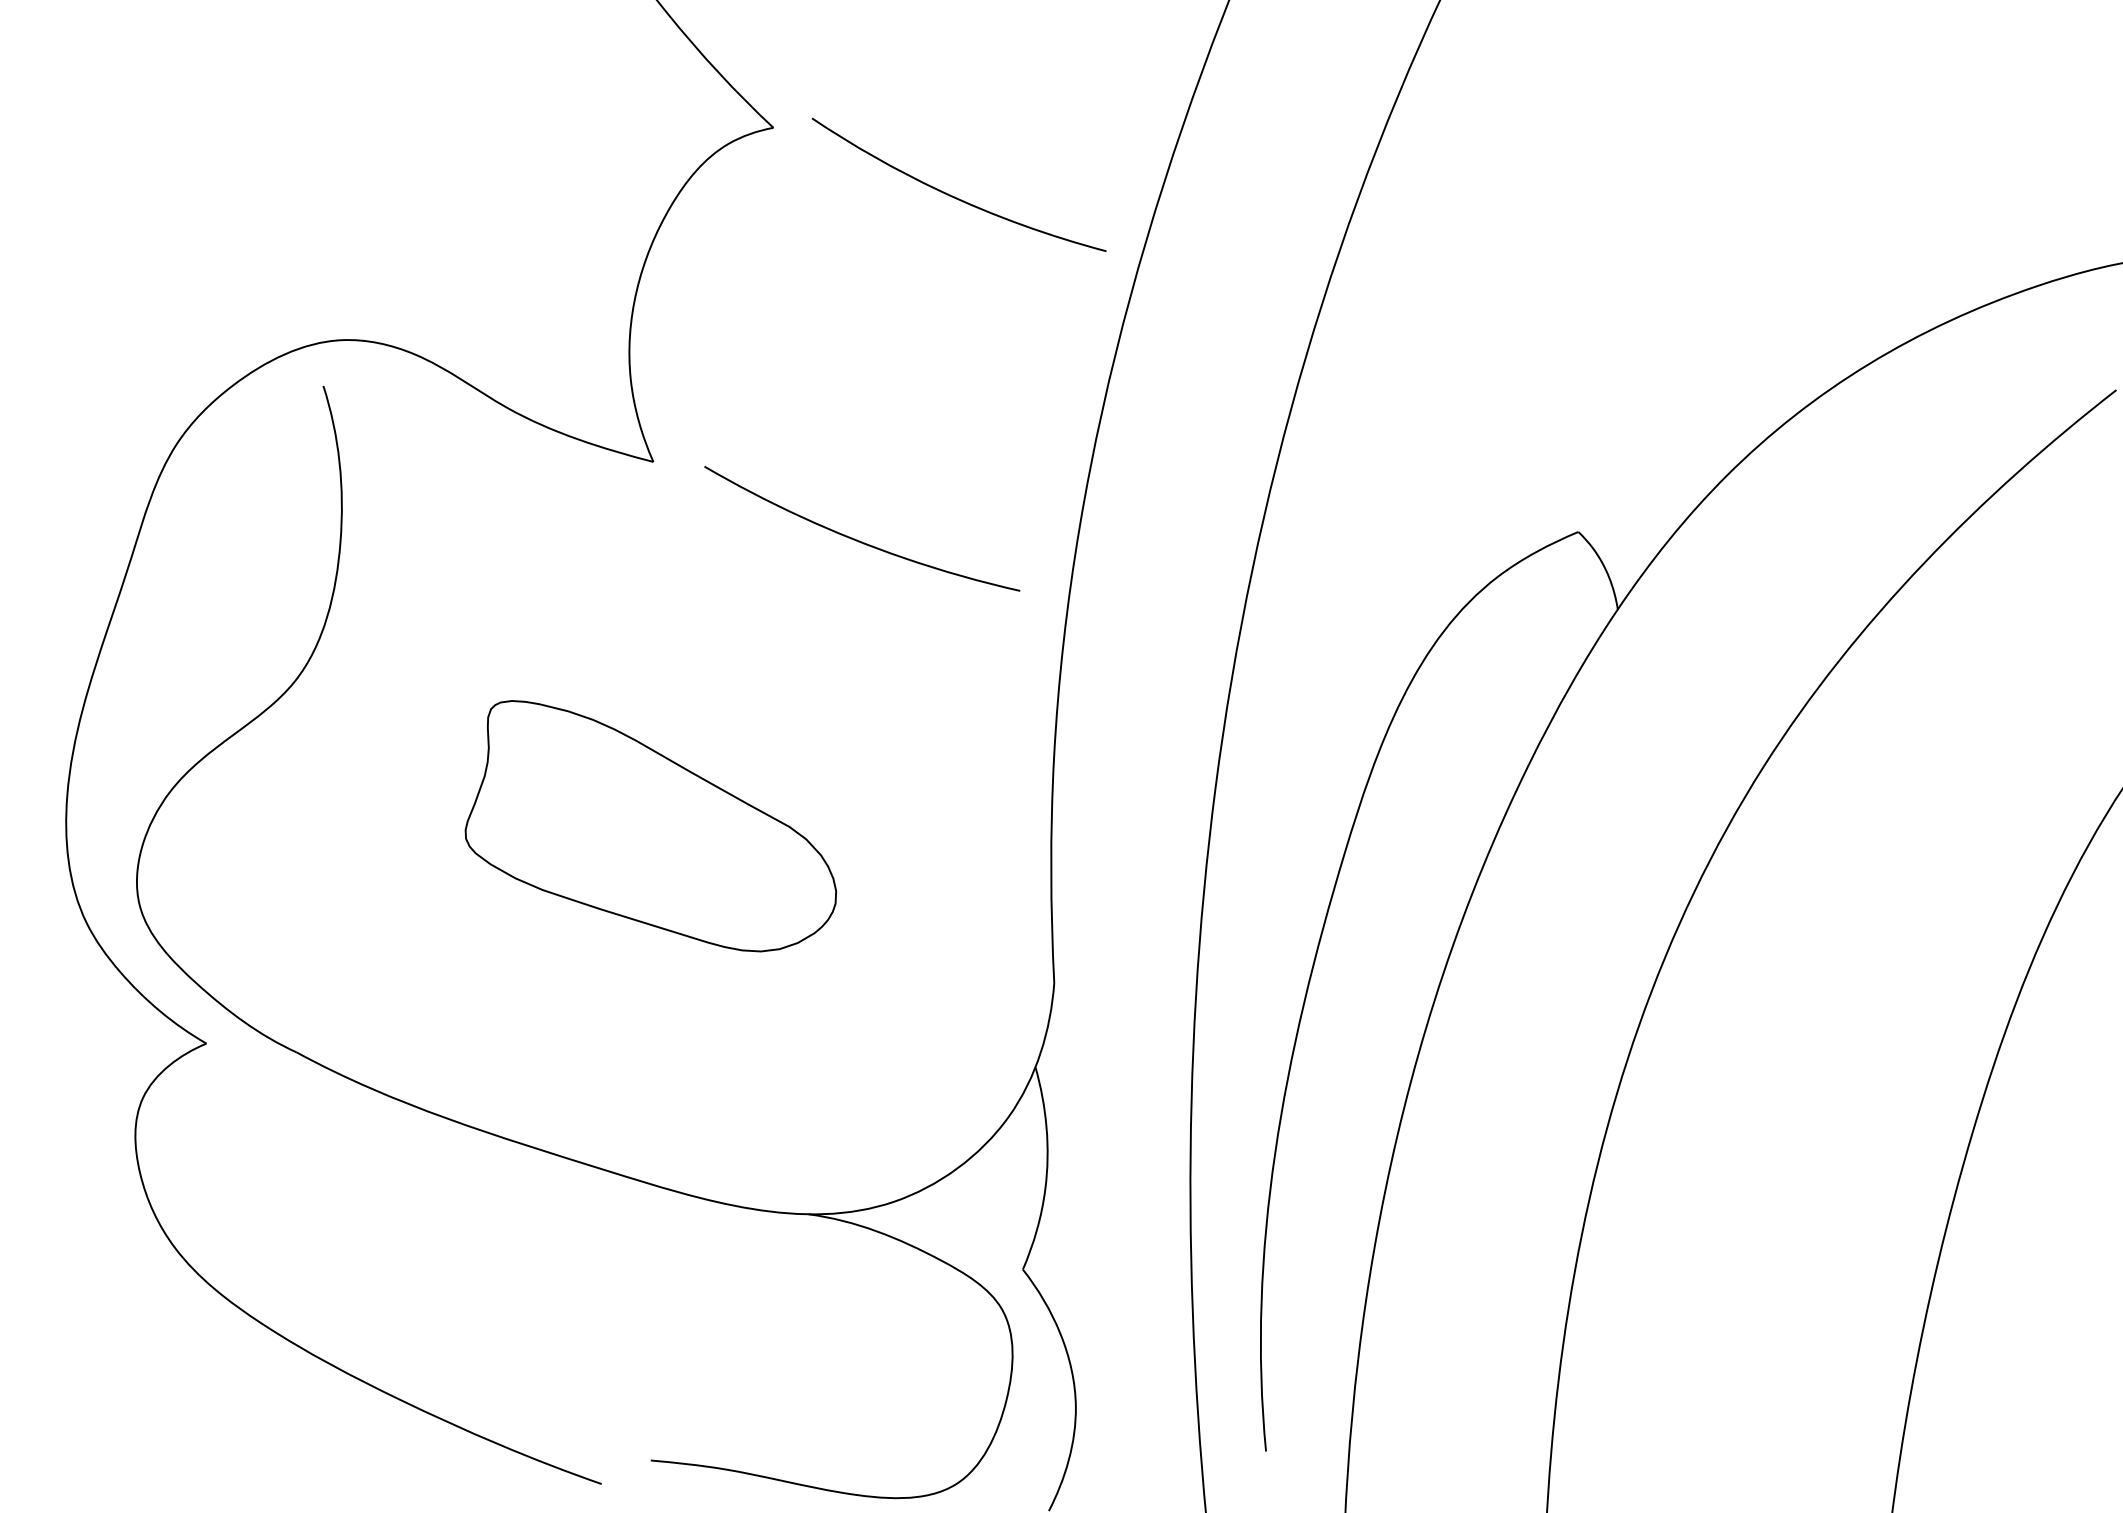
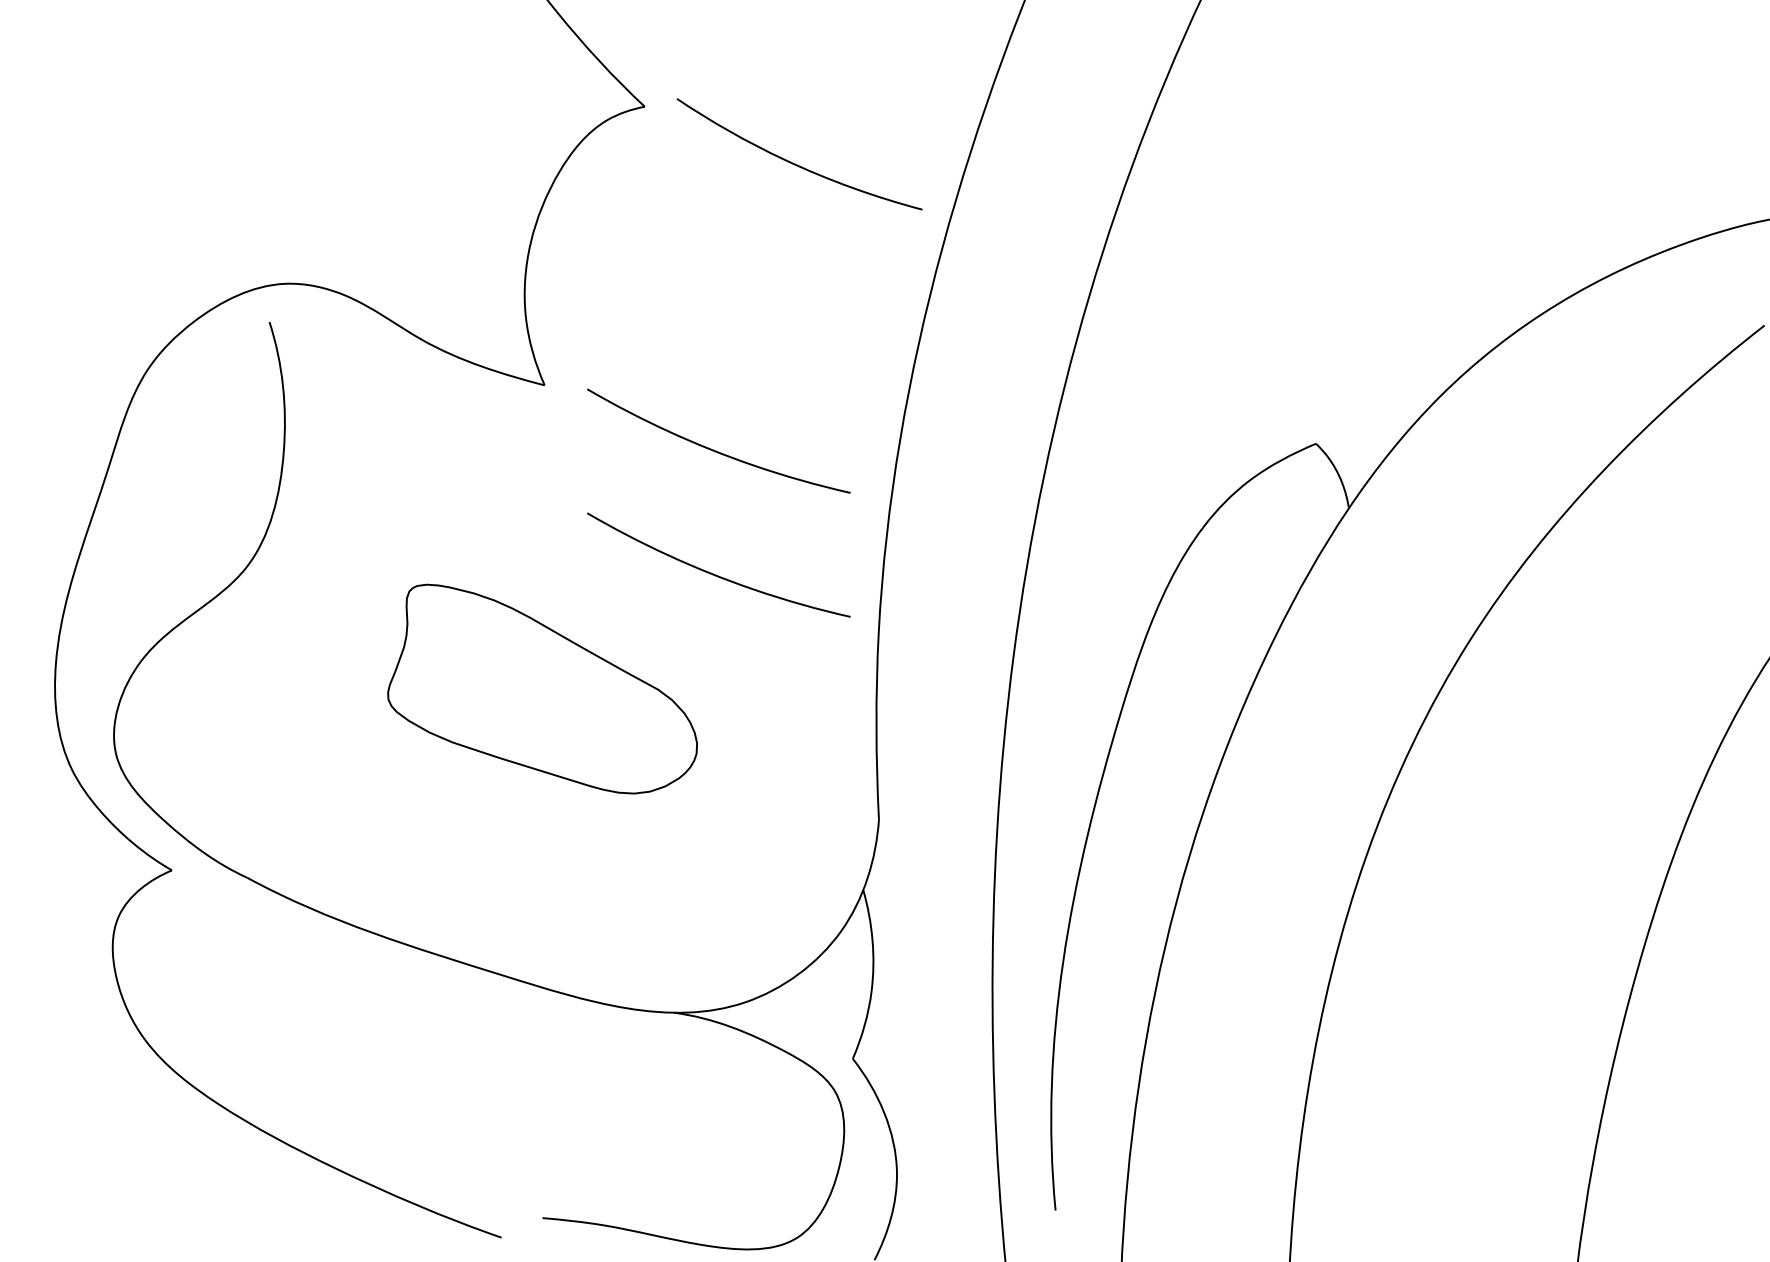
curve: (859, 688) -> (716, 574), added

